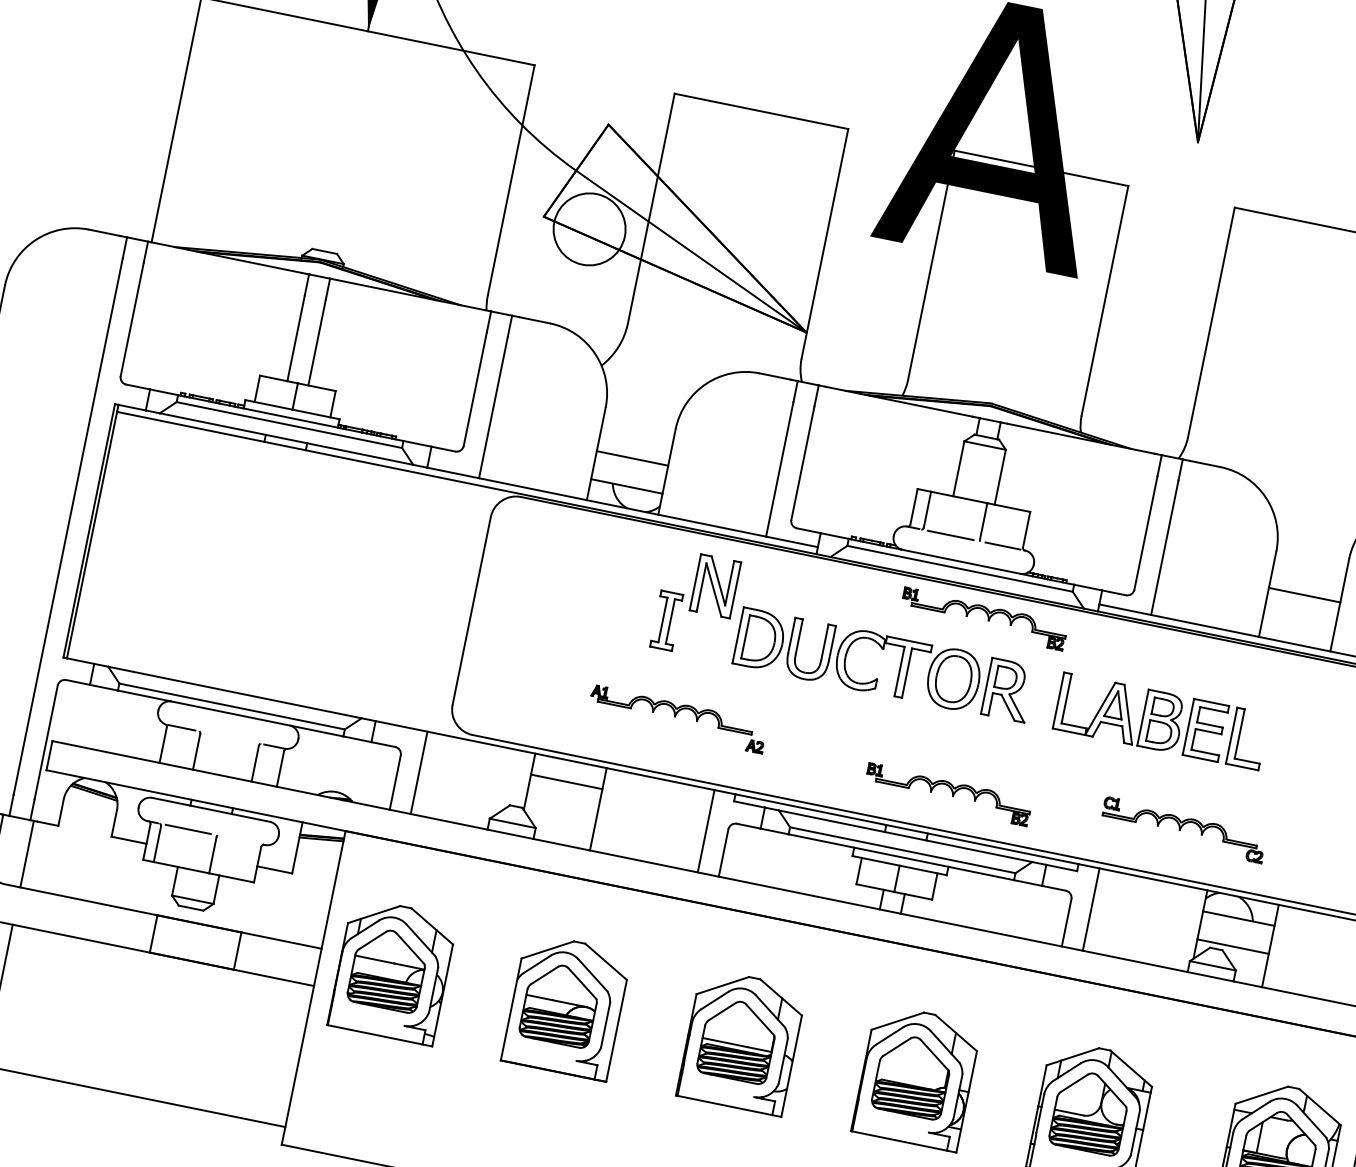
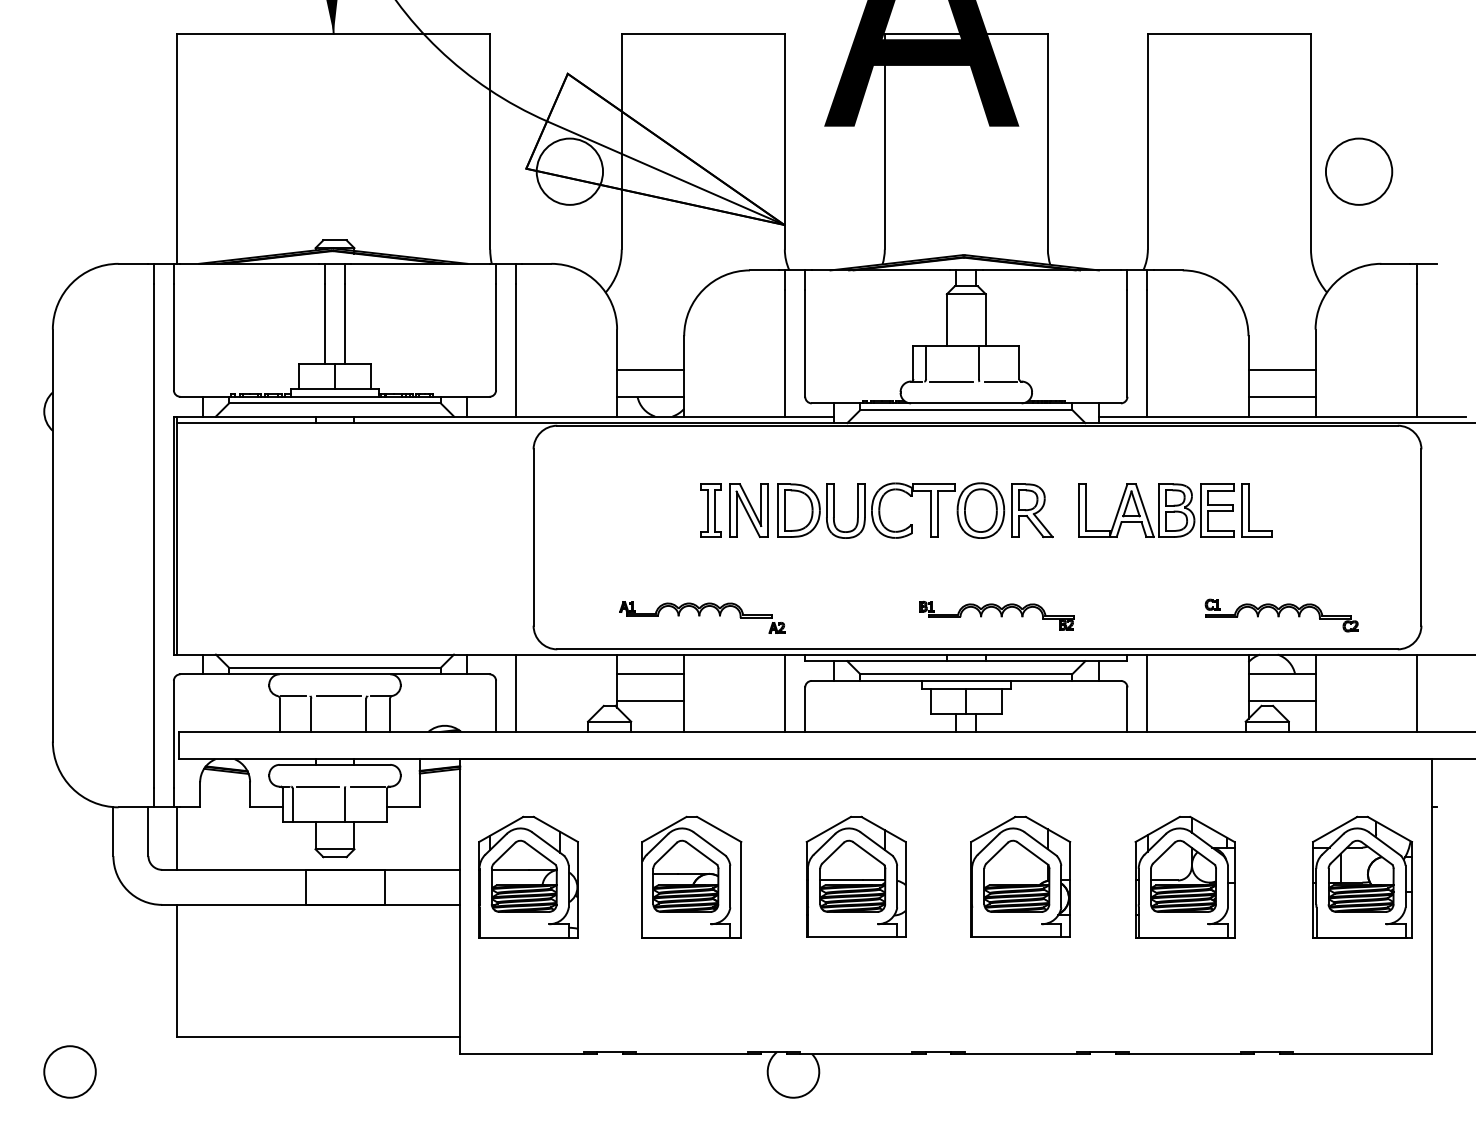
part: (715, 586) -> (748, 510), moved
part: (983, 618) -> (996, 450), removed
line: (1298, 622) -> (1281, 396), added
part: (677, 719) -> (702, 617), moved
line: (229, 737) -> (338, 696), added
line: (560, 809) -> (650, 700), added
part: (1183, 829) -> (1281, 615), moved
line: (241, 839) -> (367, 786), added

